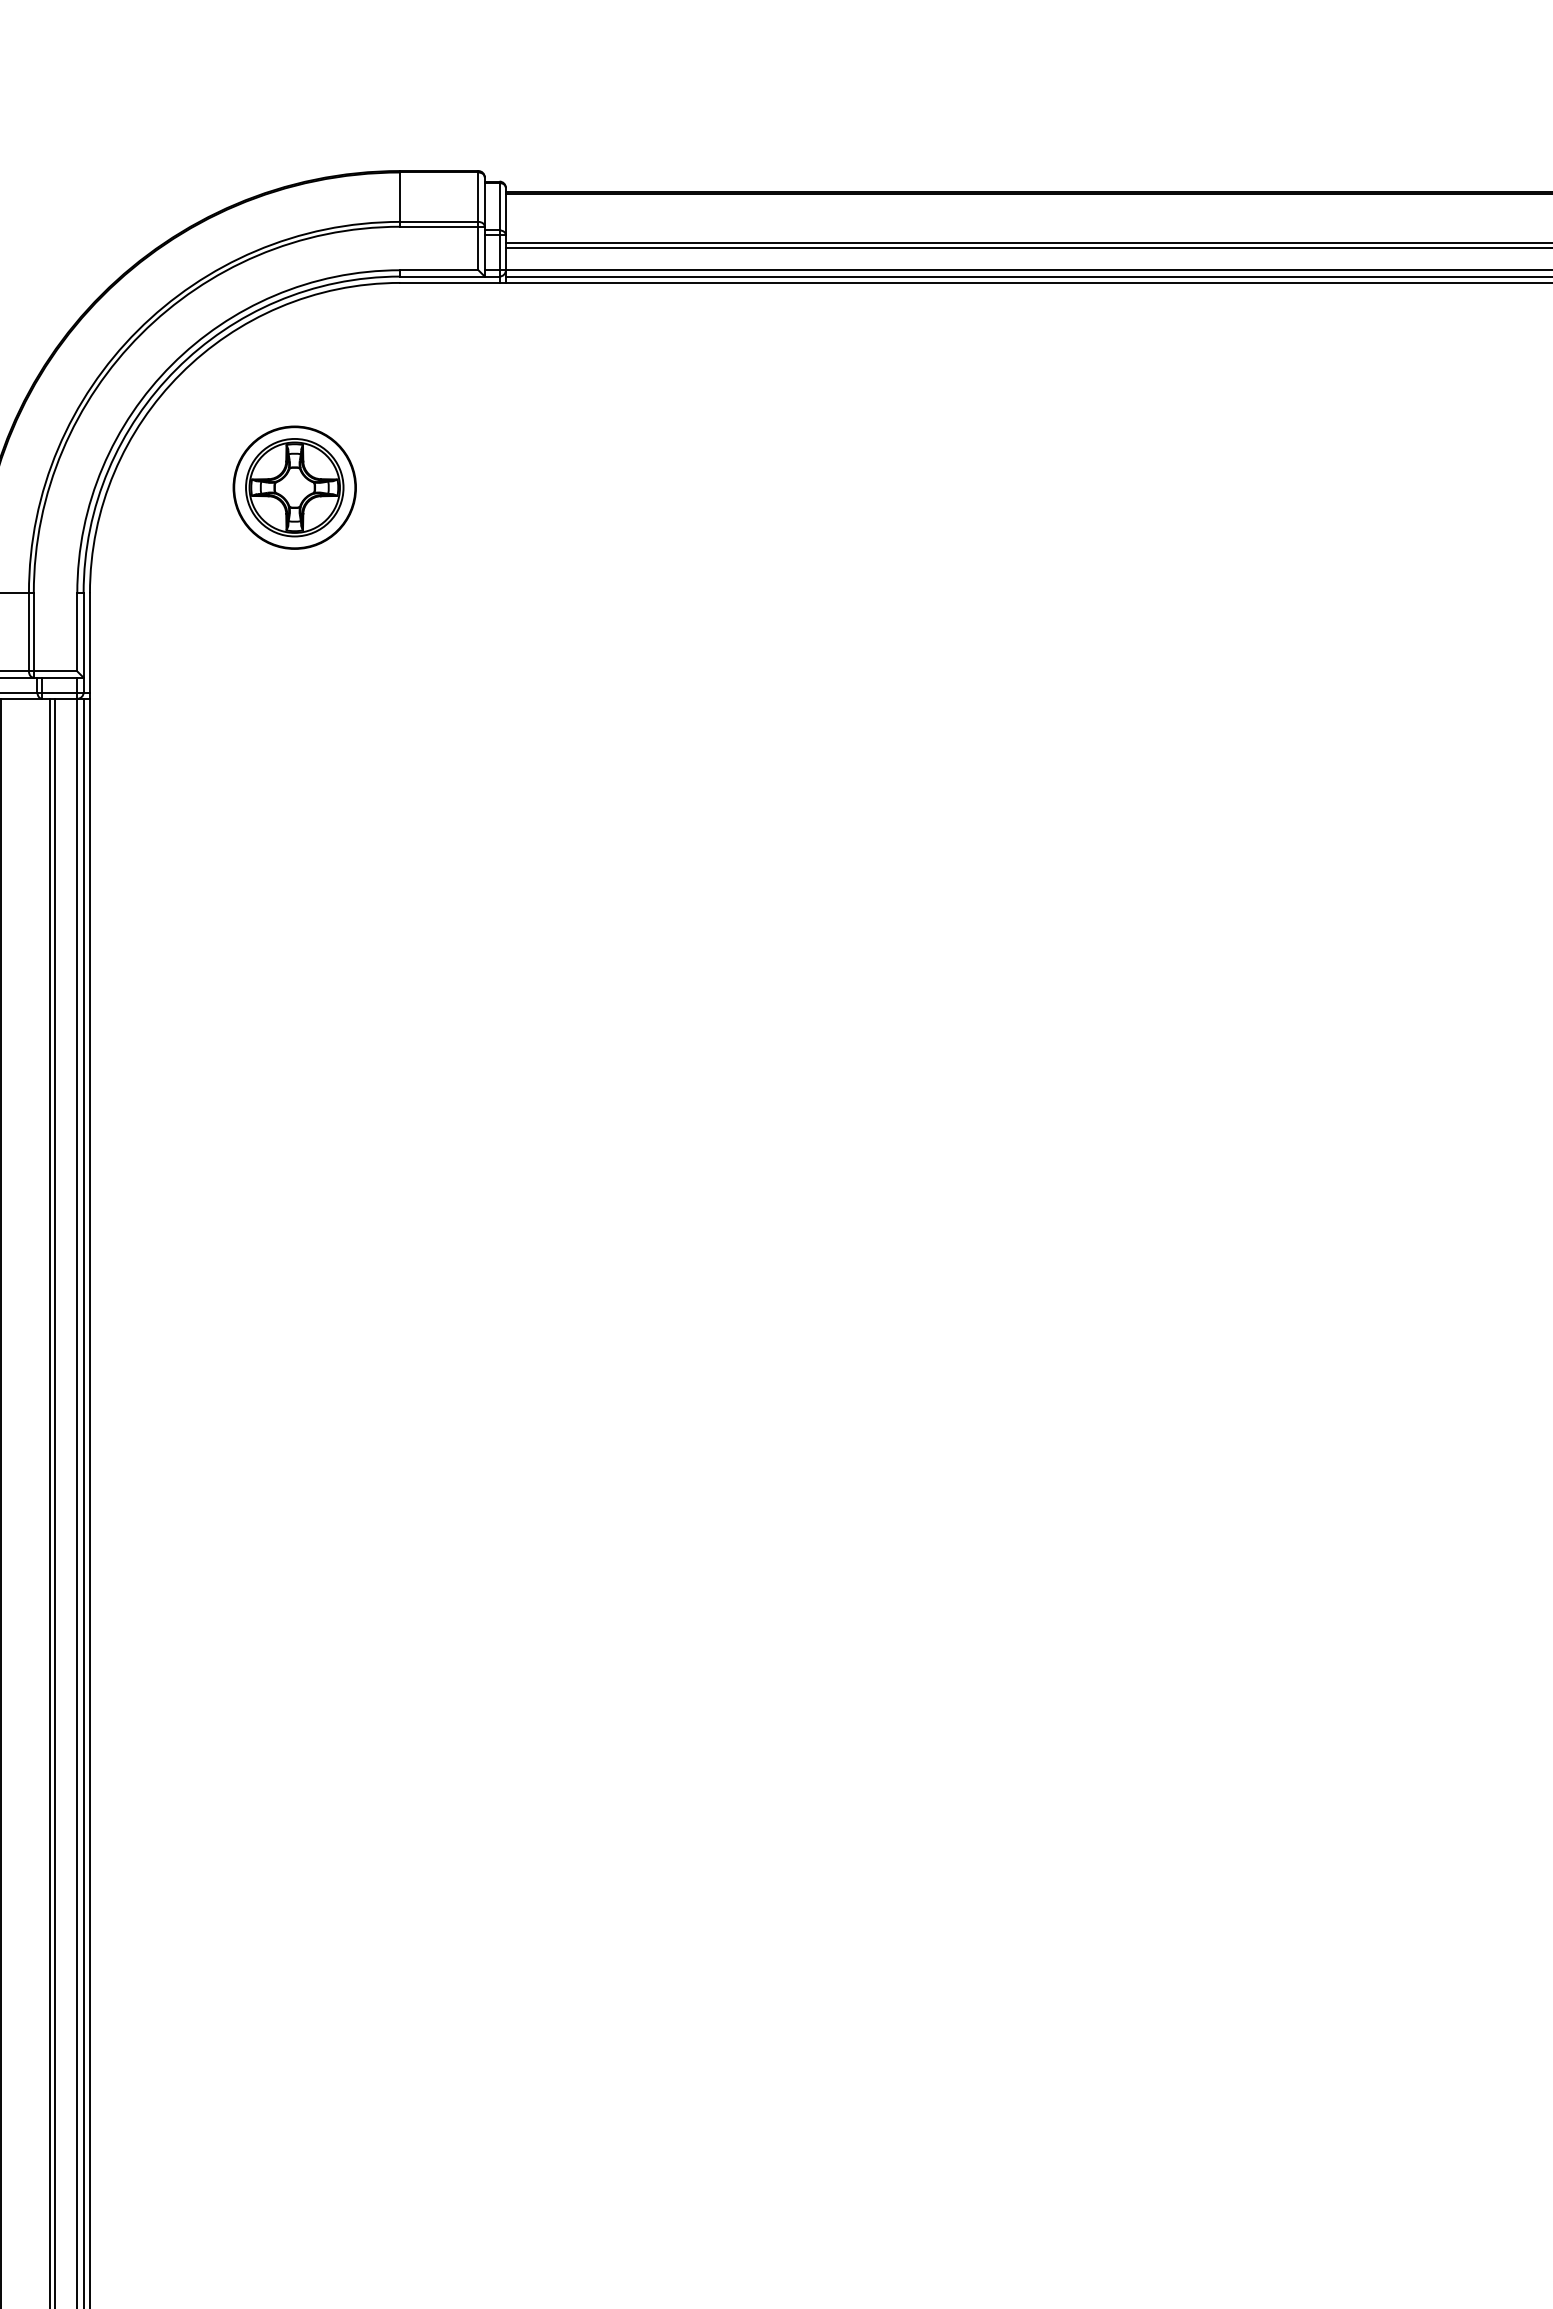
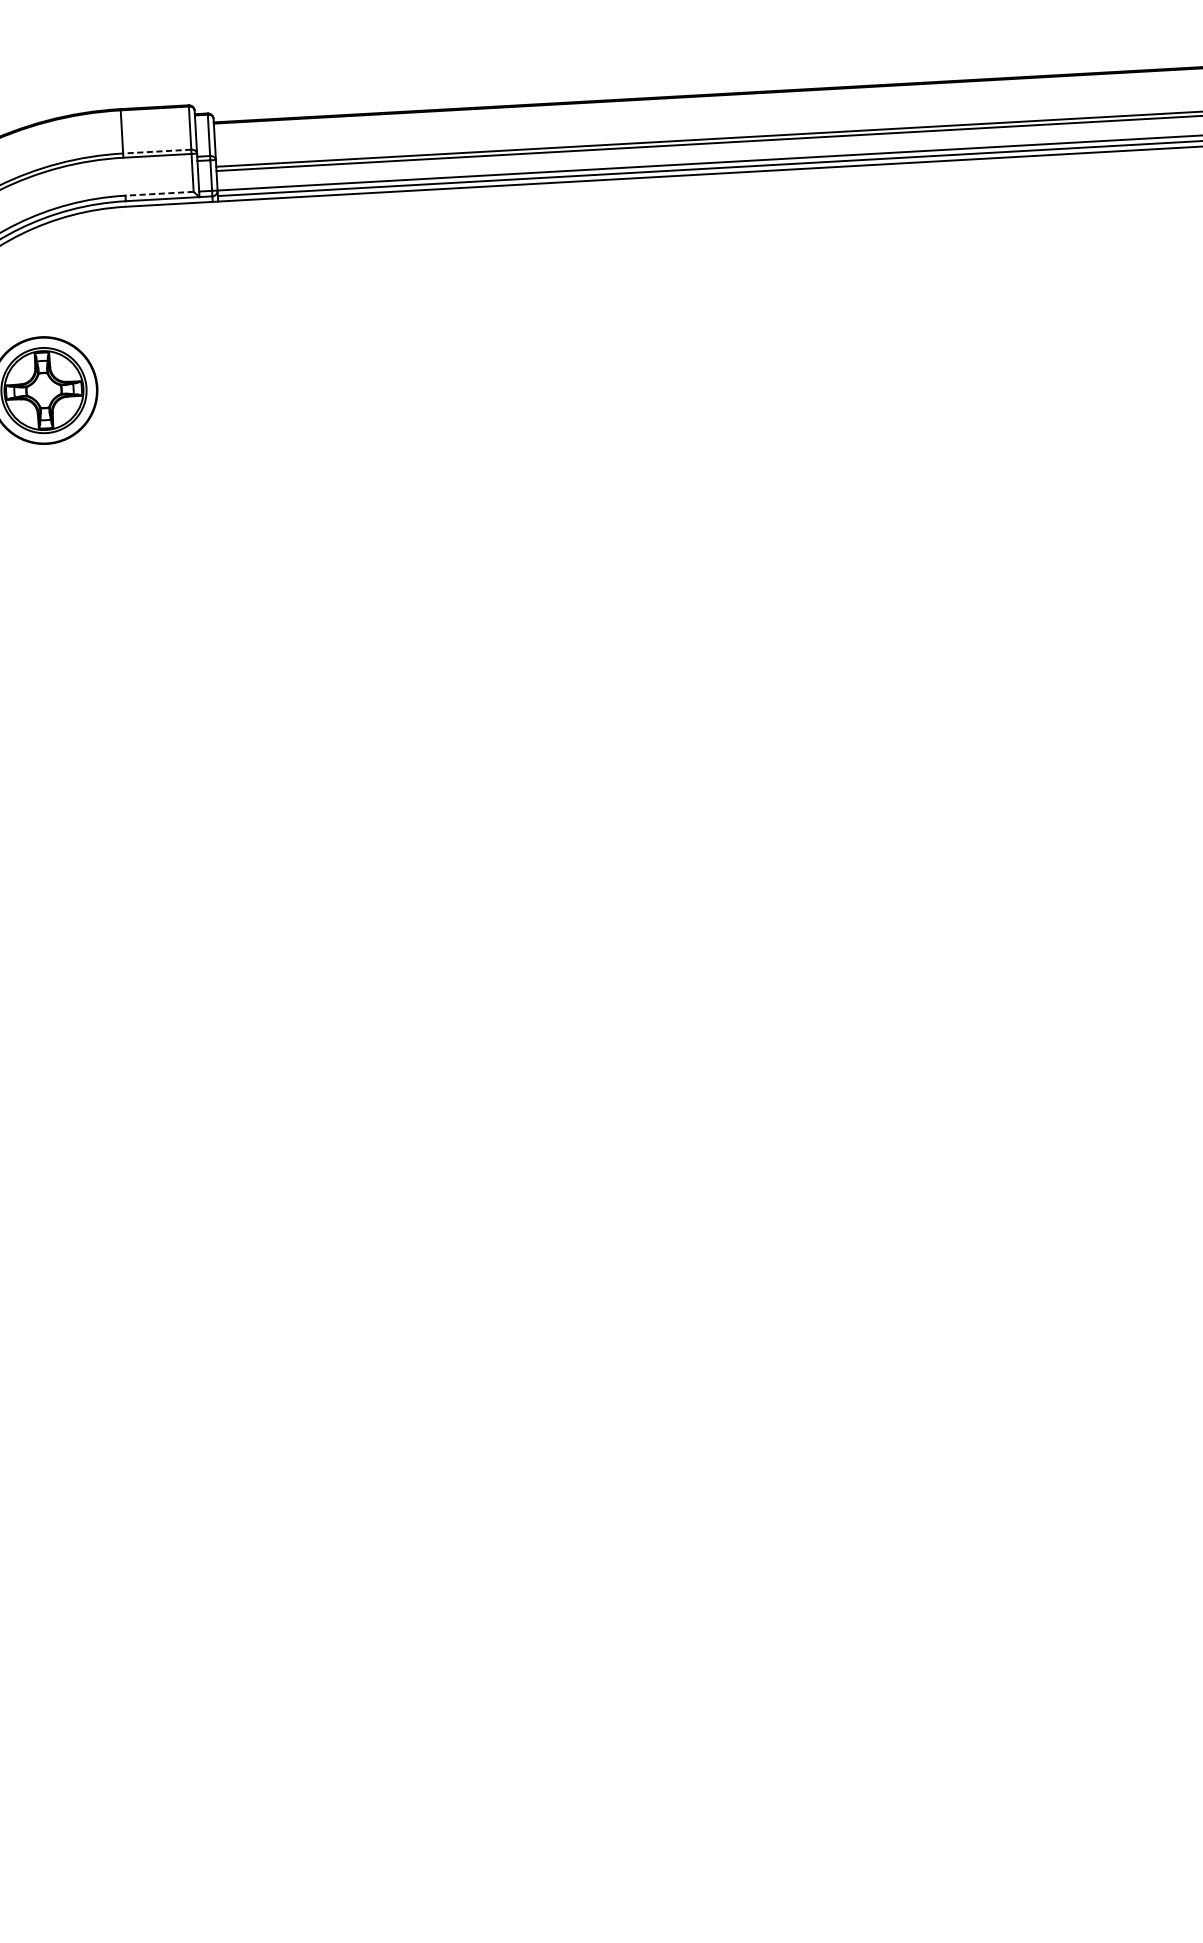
line: (438, 221) -> (156, 151), solid -> dashed
line: (438, 270) -> (158, 194), solid -> dashed

